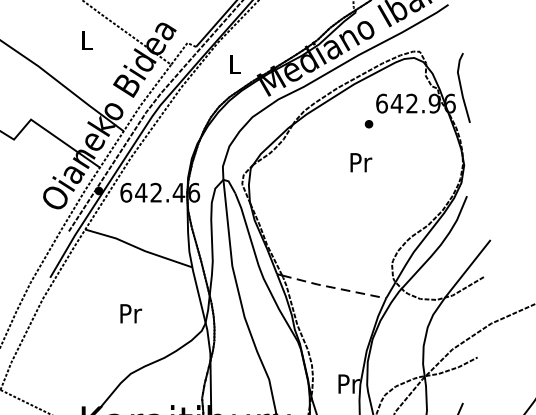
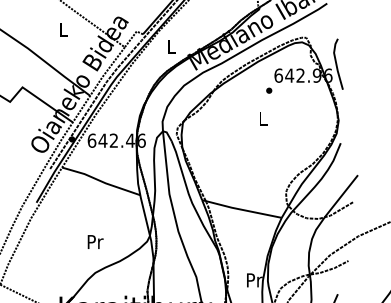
text: (361, 162) -> (263, 118), Pr -> L
line: (333, 288) -> (243, 210), dashed -> solid
text: (130, 312) -> (95, 241), moved

